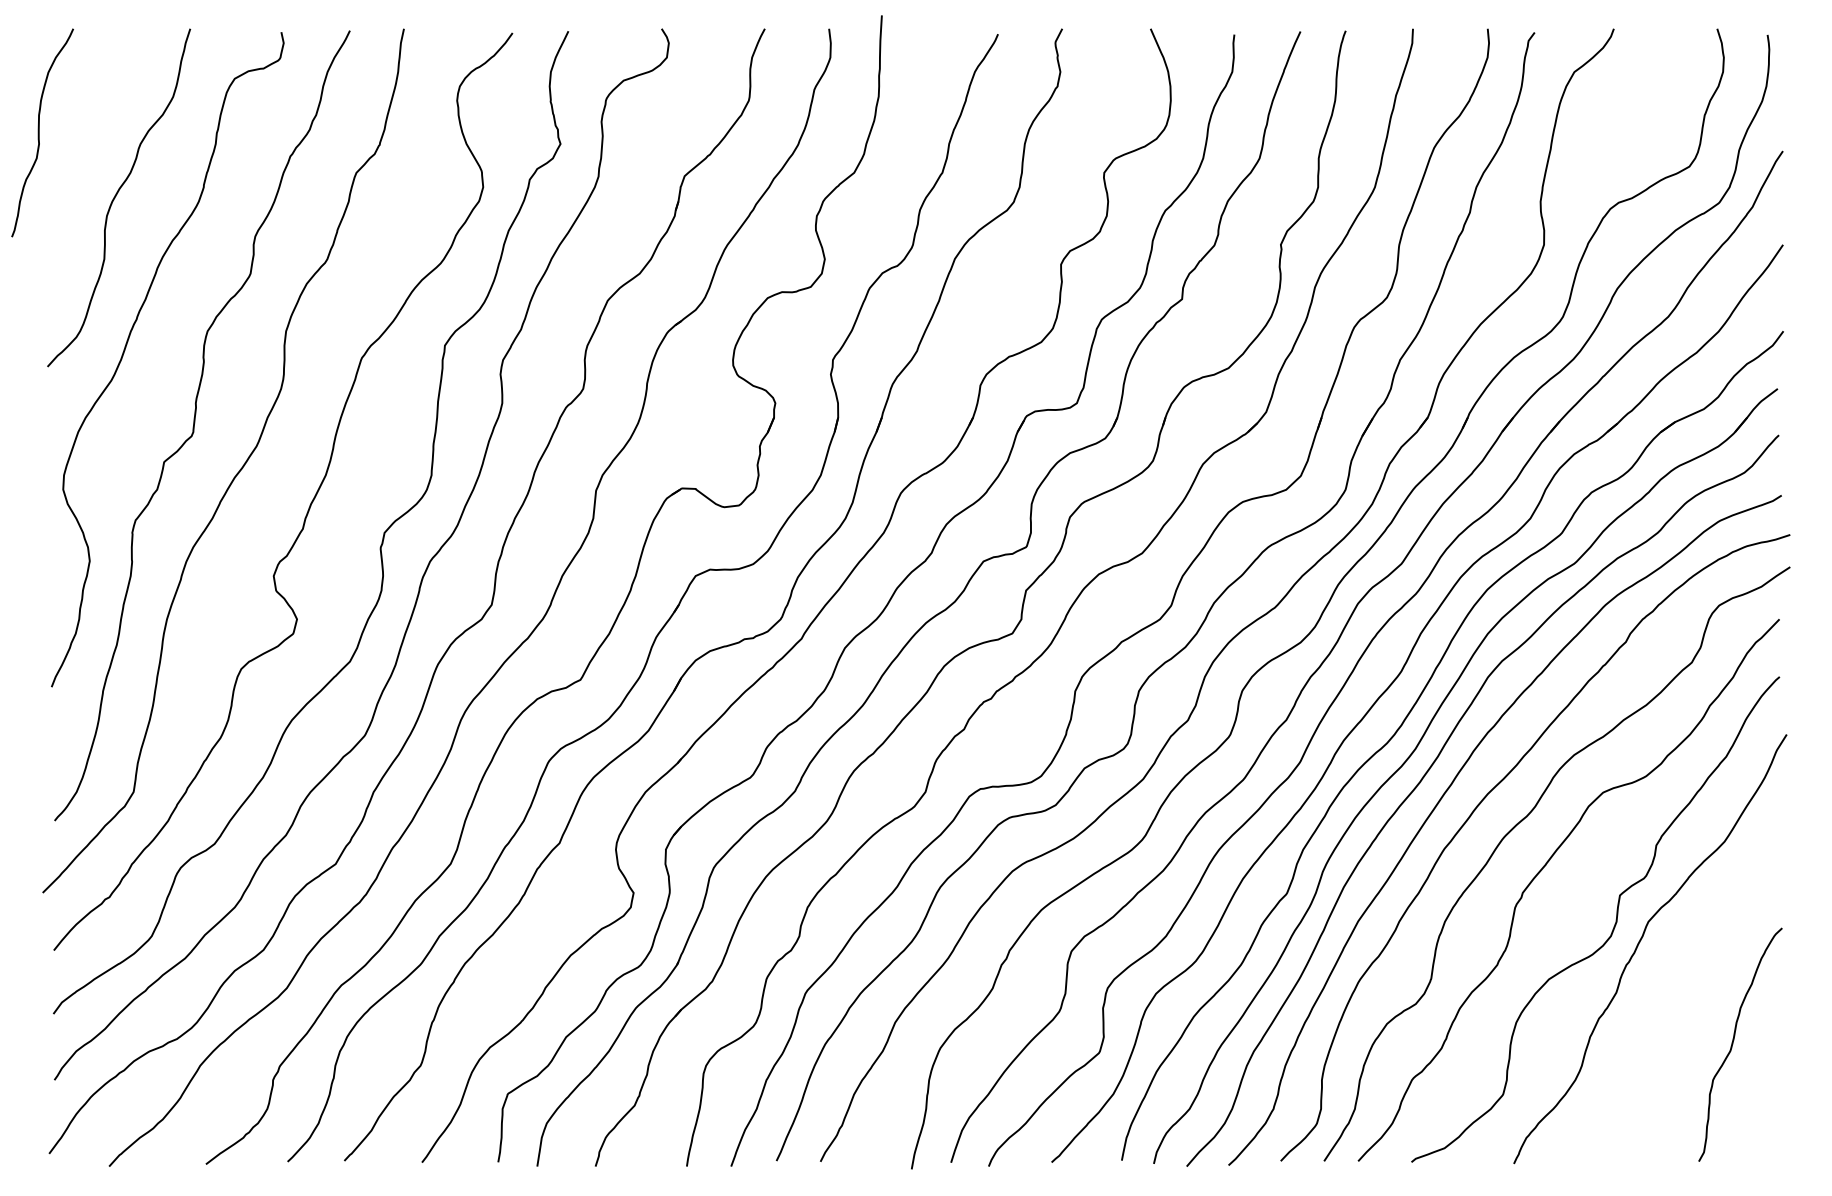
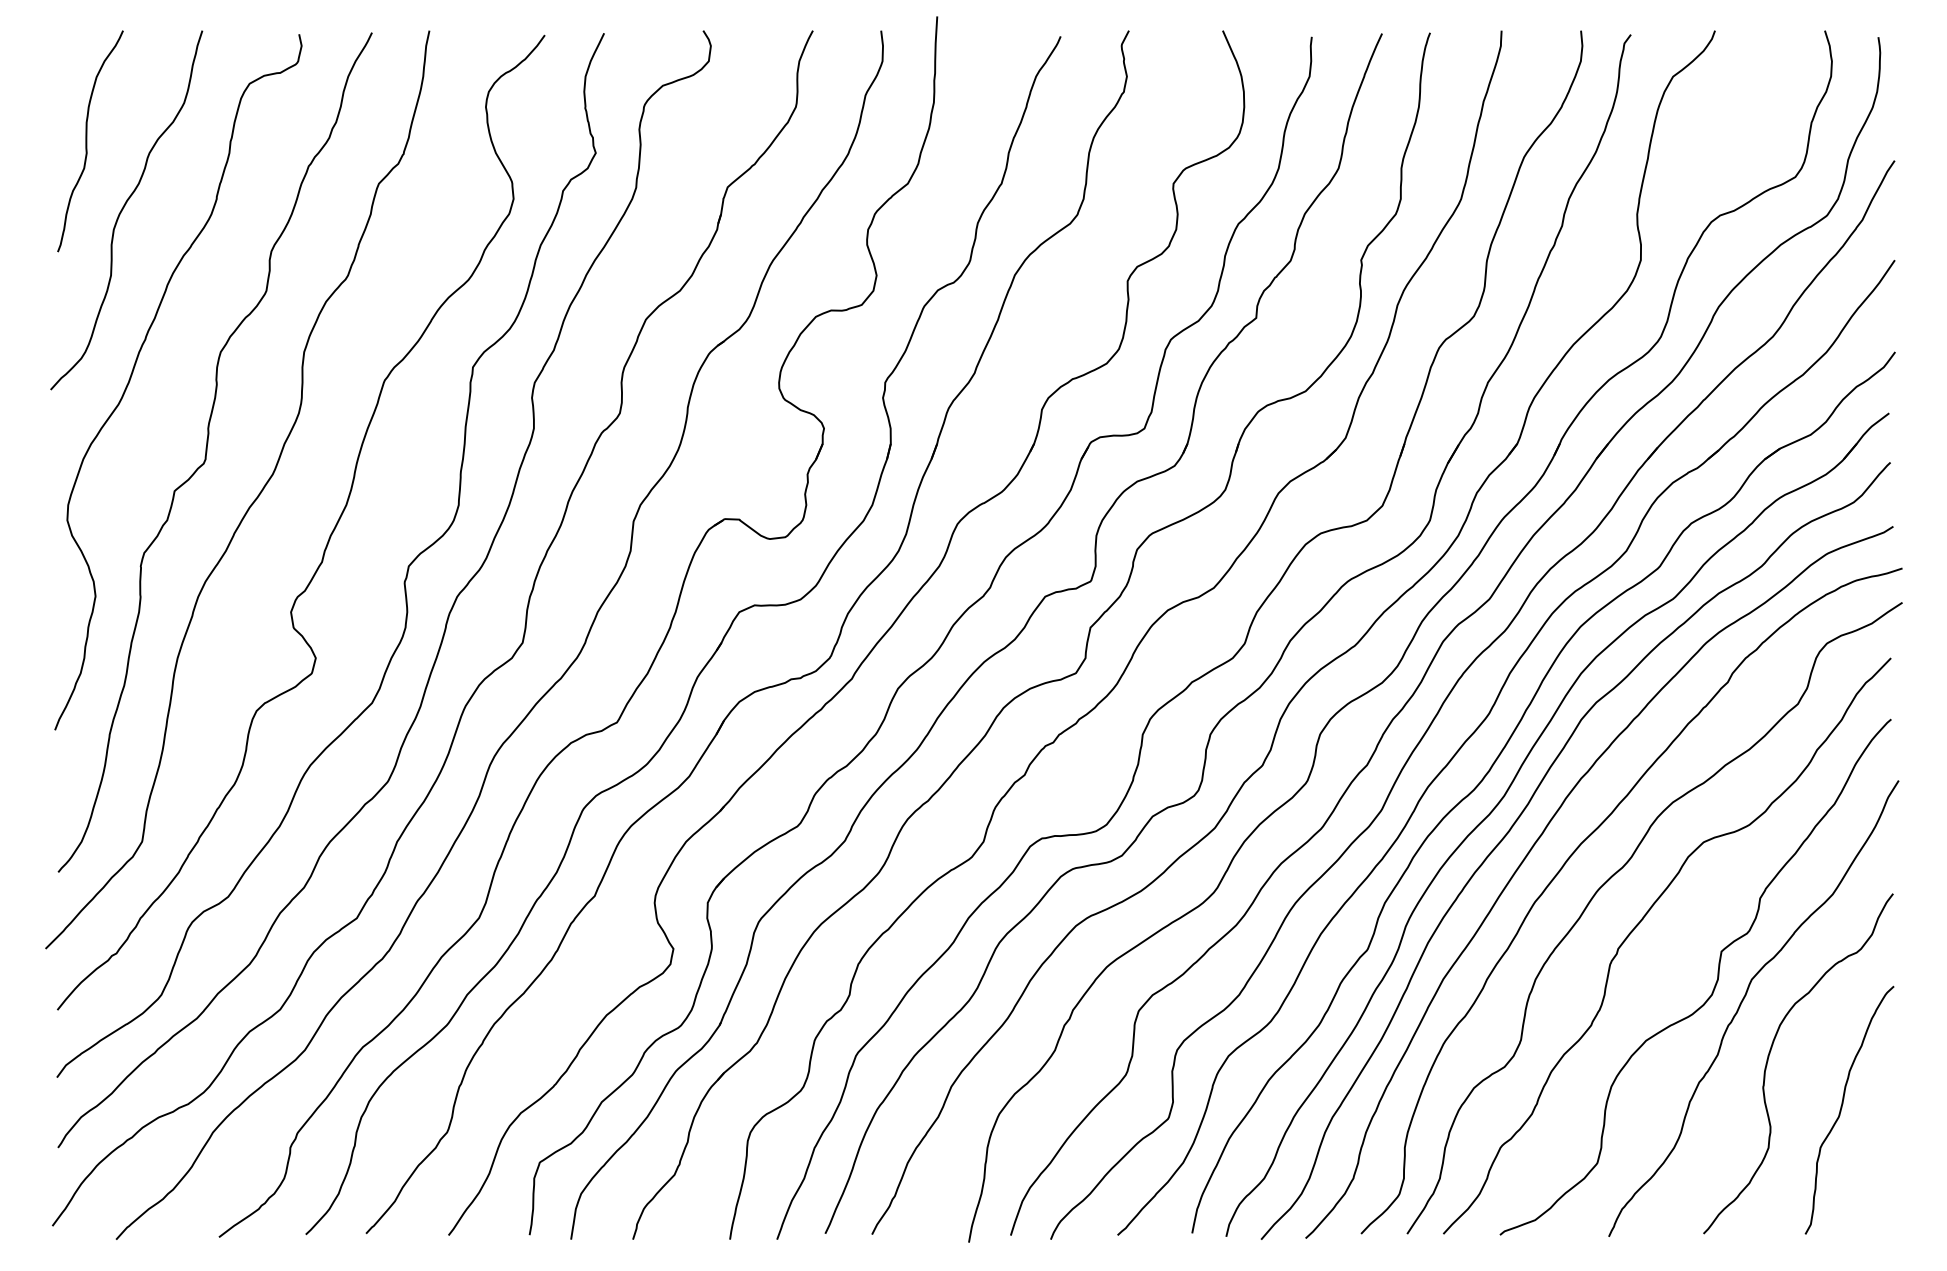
curve: (39, 133) -> (87, 141), moved
curve: (1665, 995) -> (1769, 1057), added

